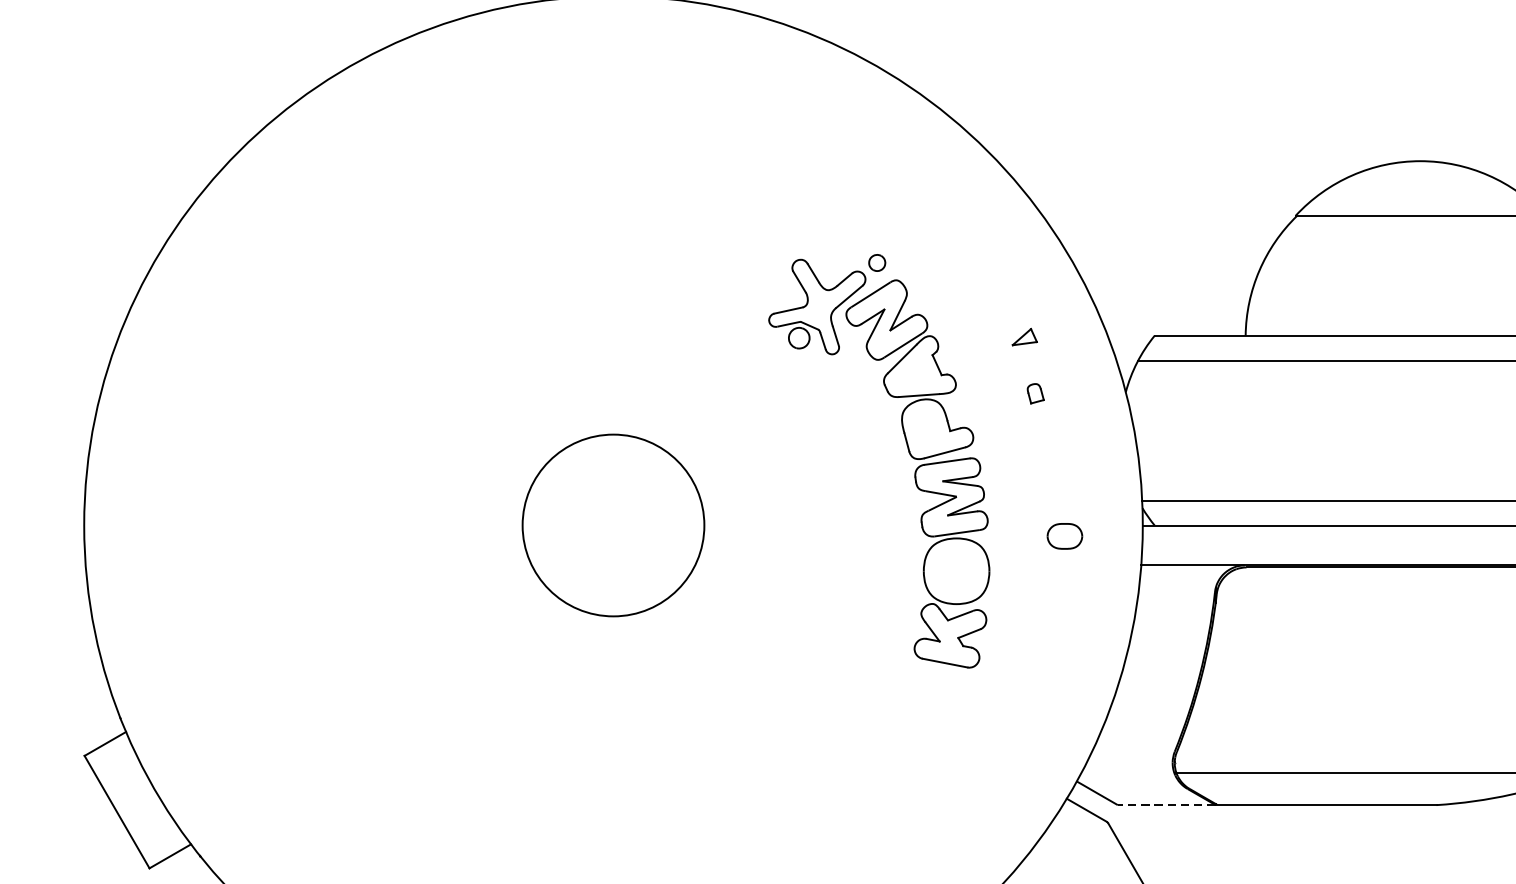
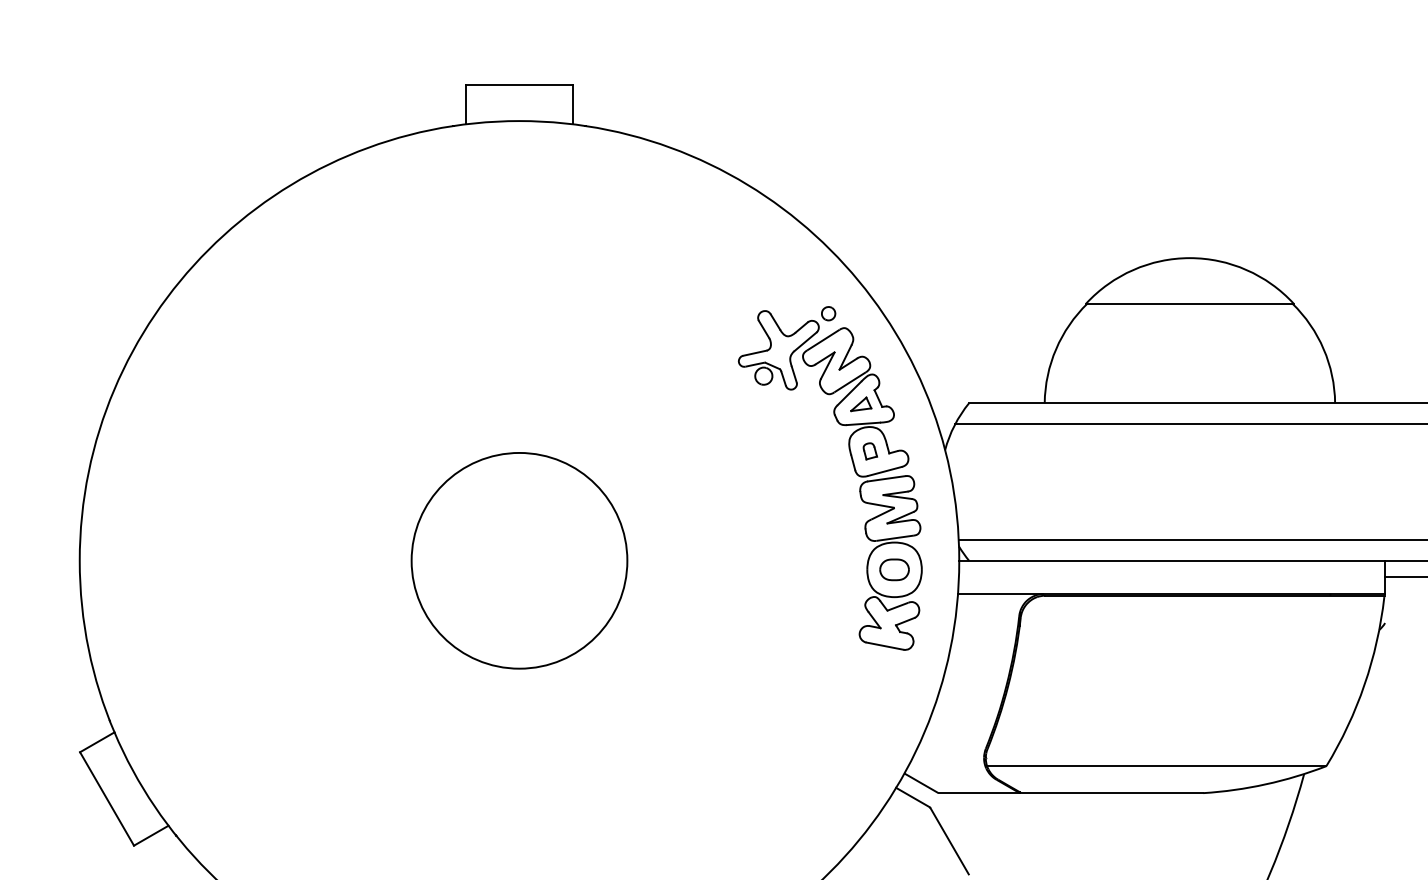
part: (908, 452) -> (854, 471), moved
circle: (613, 525) -> (519, 560), size x1.43
line: (1167, 805) -> (979, 793), dashed -> solid

